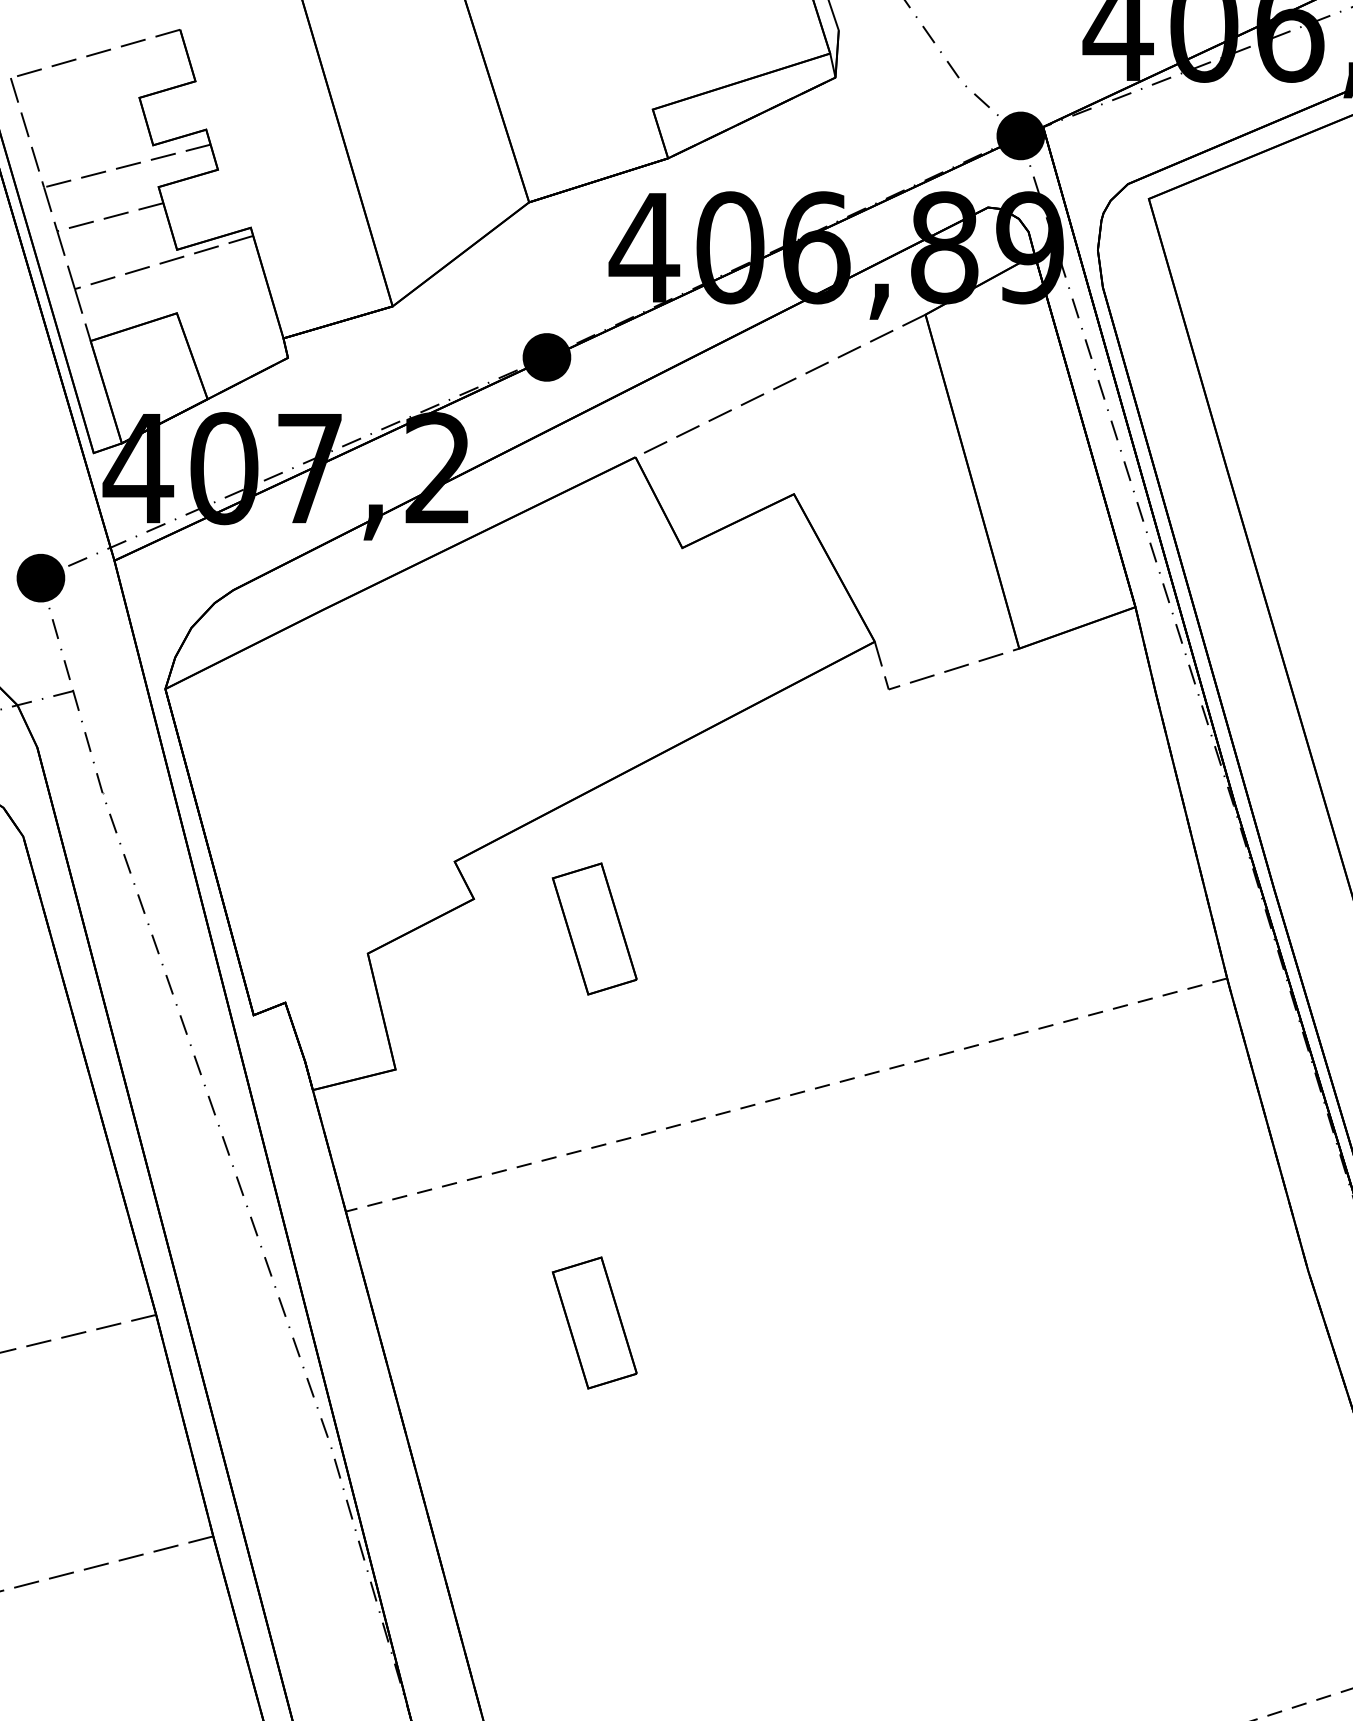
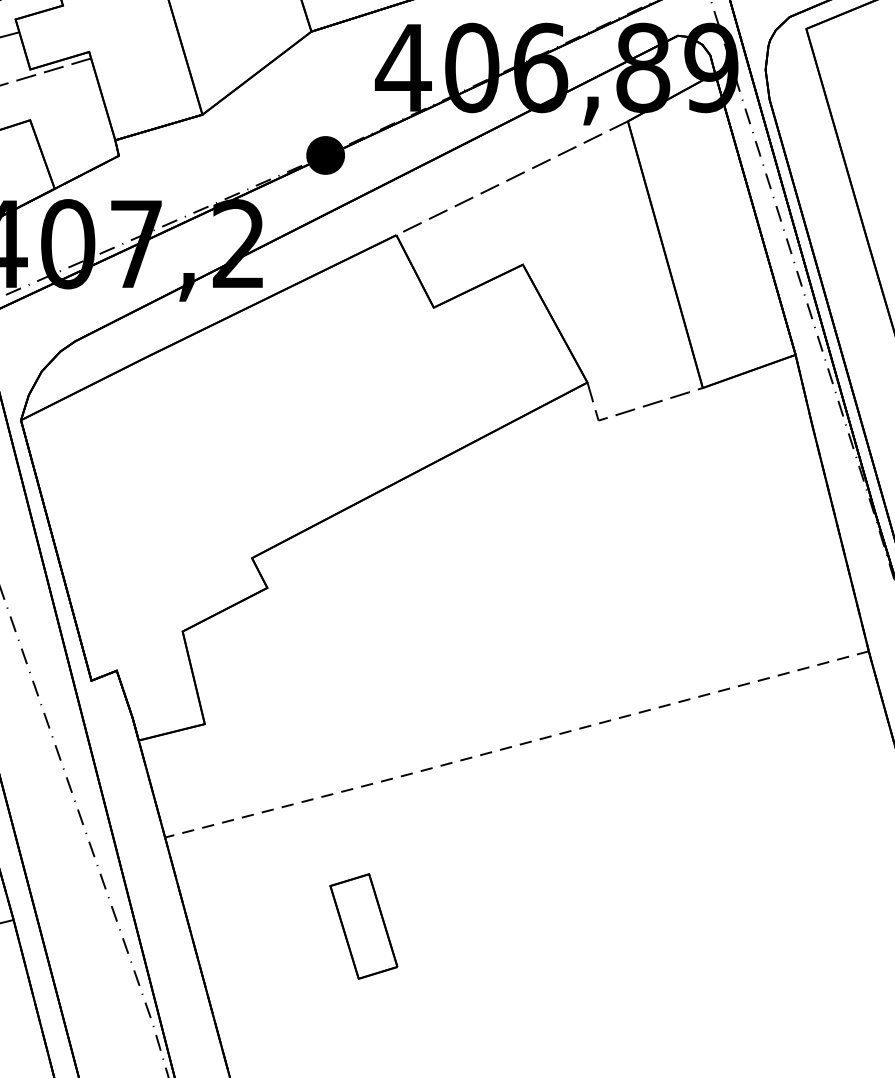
part: (594, 928) -> (363, 611), removed

